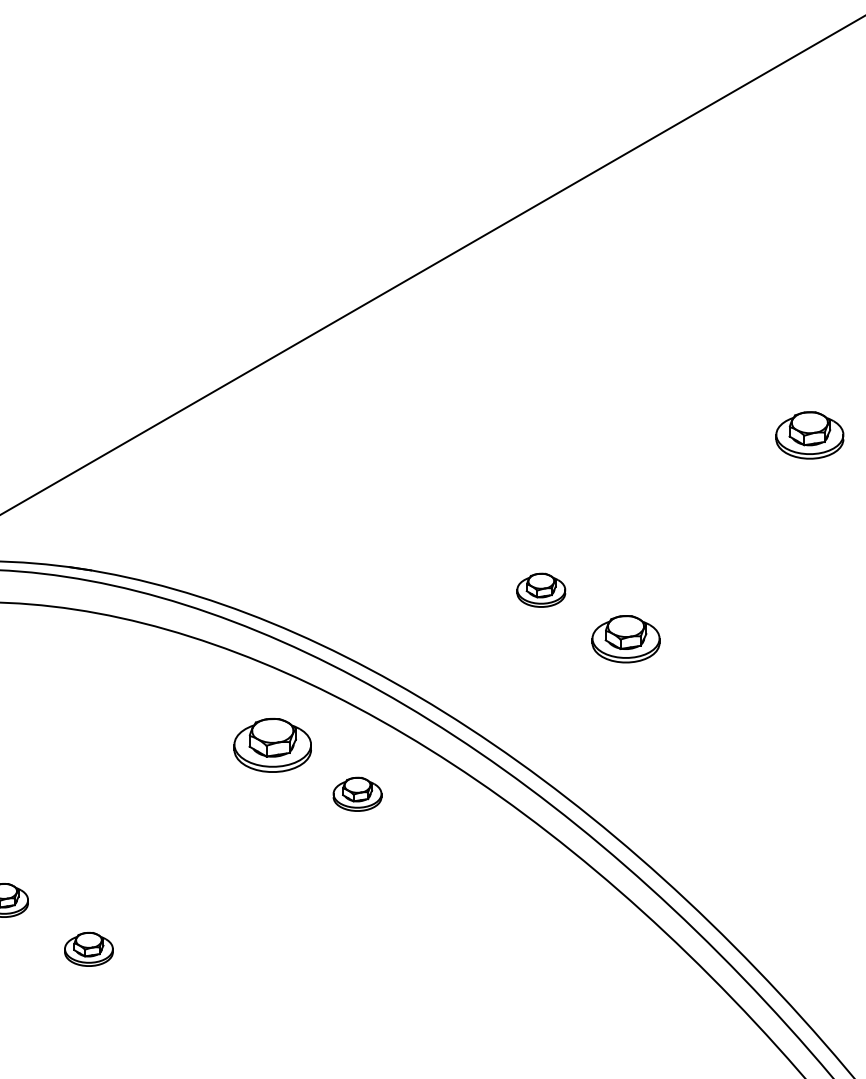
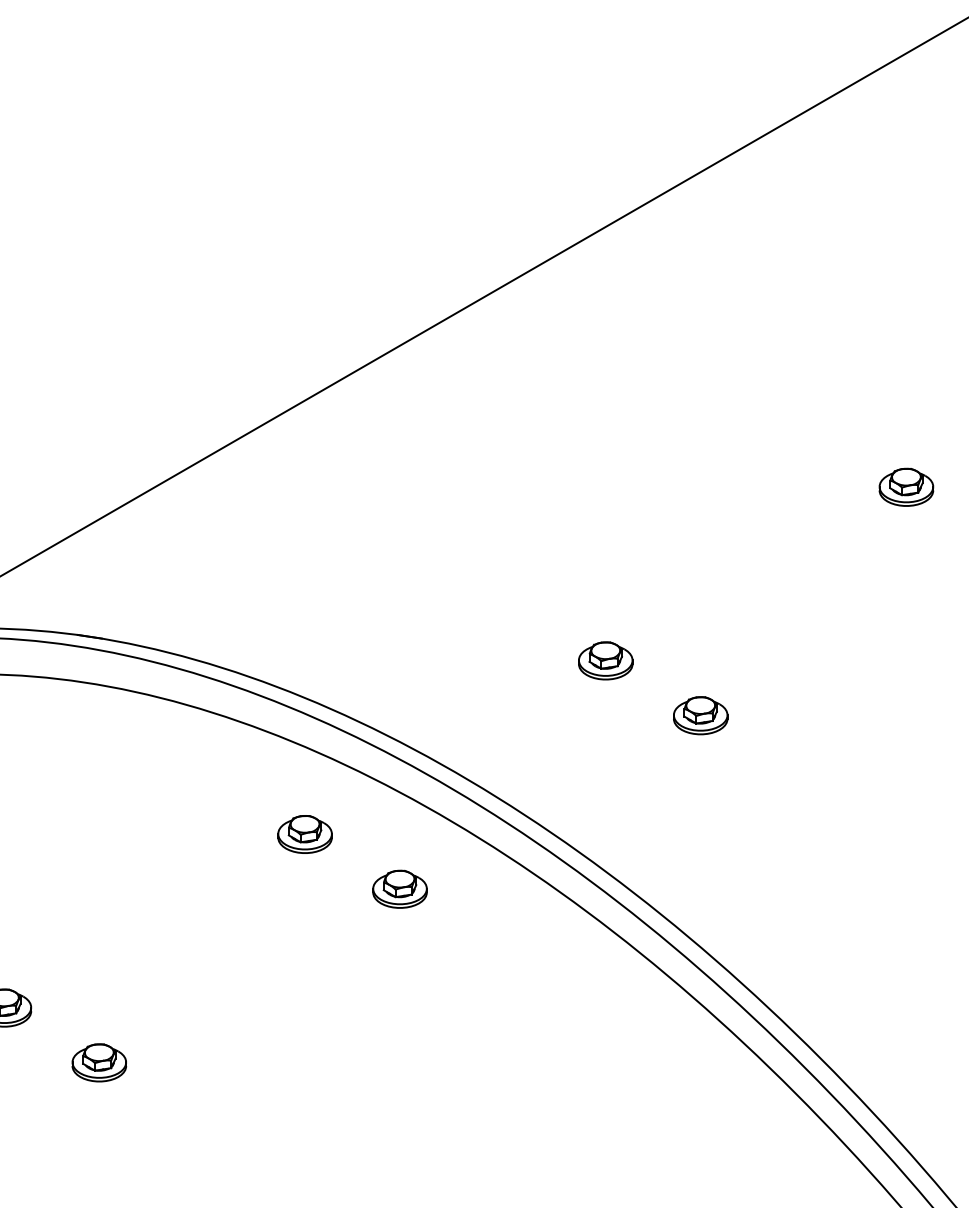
part: (809, 434) -> (906, 486), size x0.71
part: (625, 639) -> (700, 715), size x0.71
part: (272, 745) -> (304, 834), size x0.62

